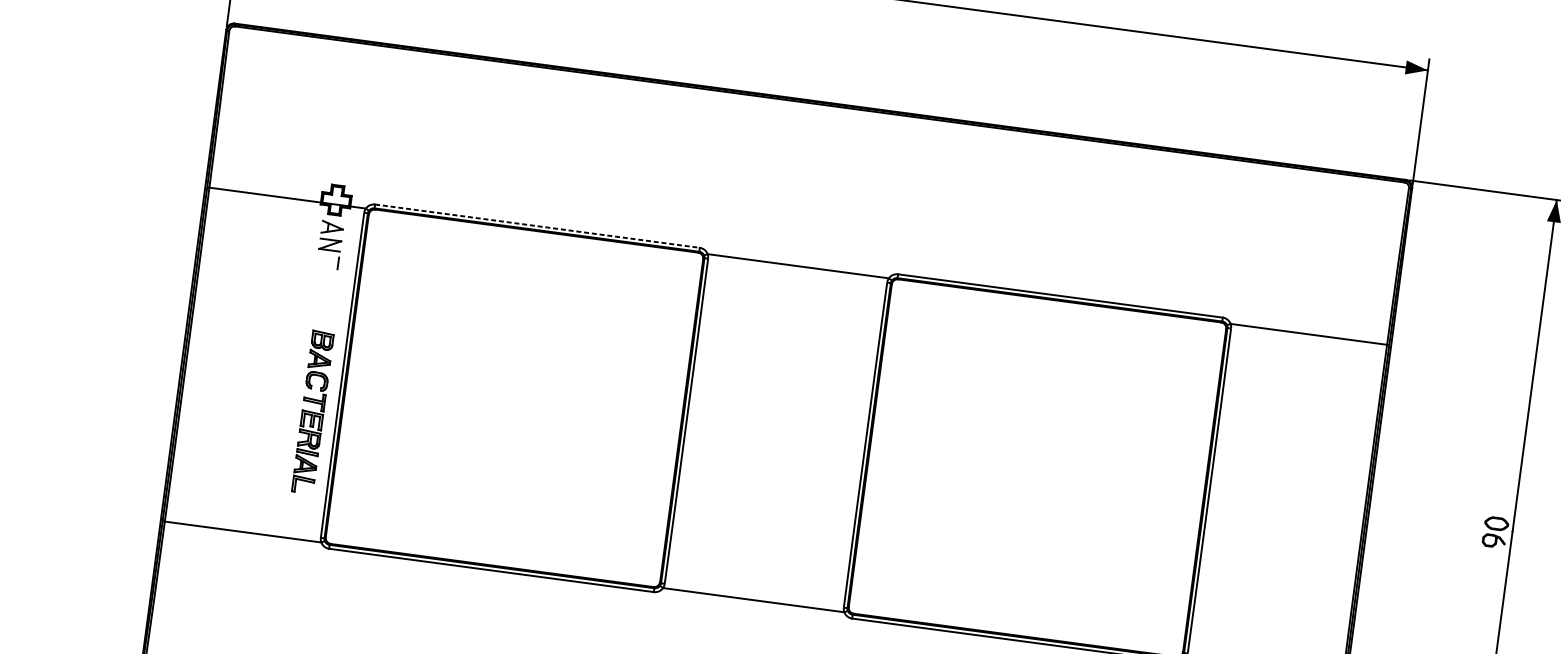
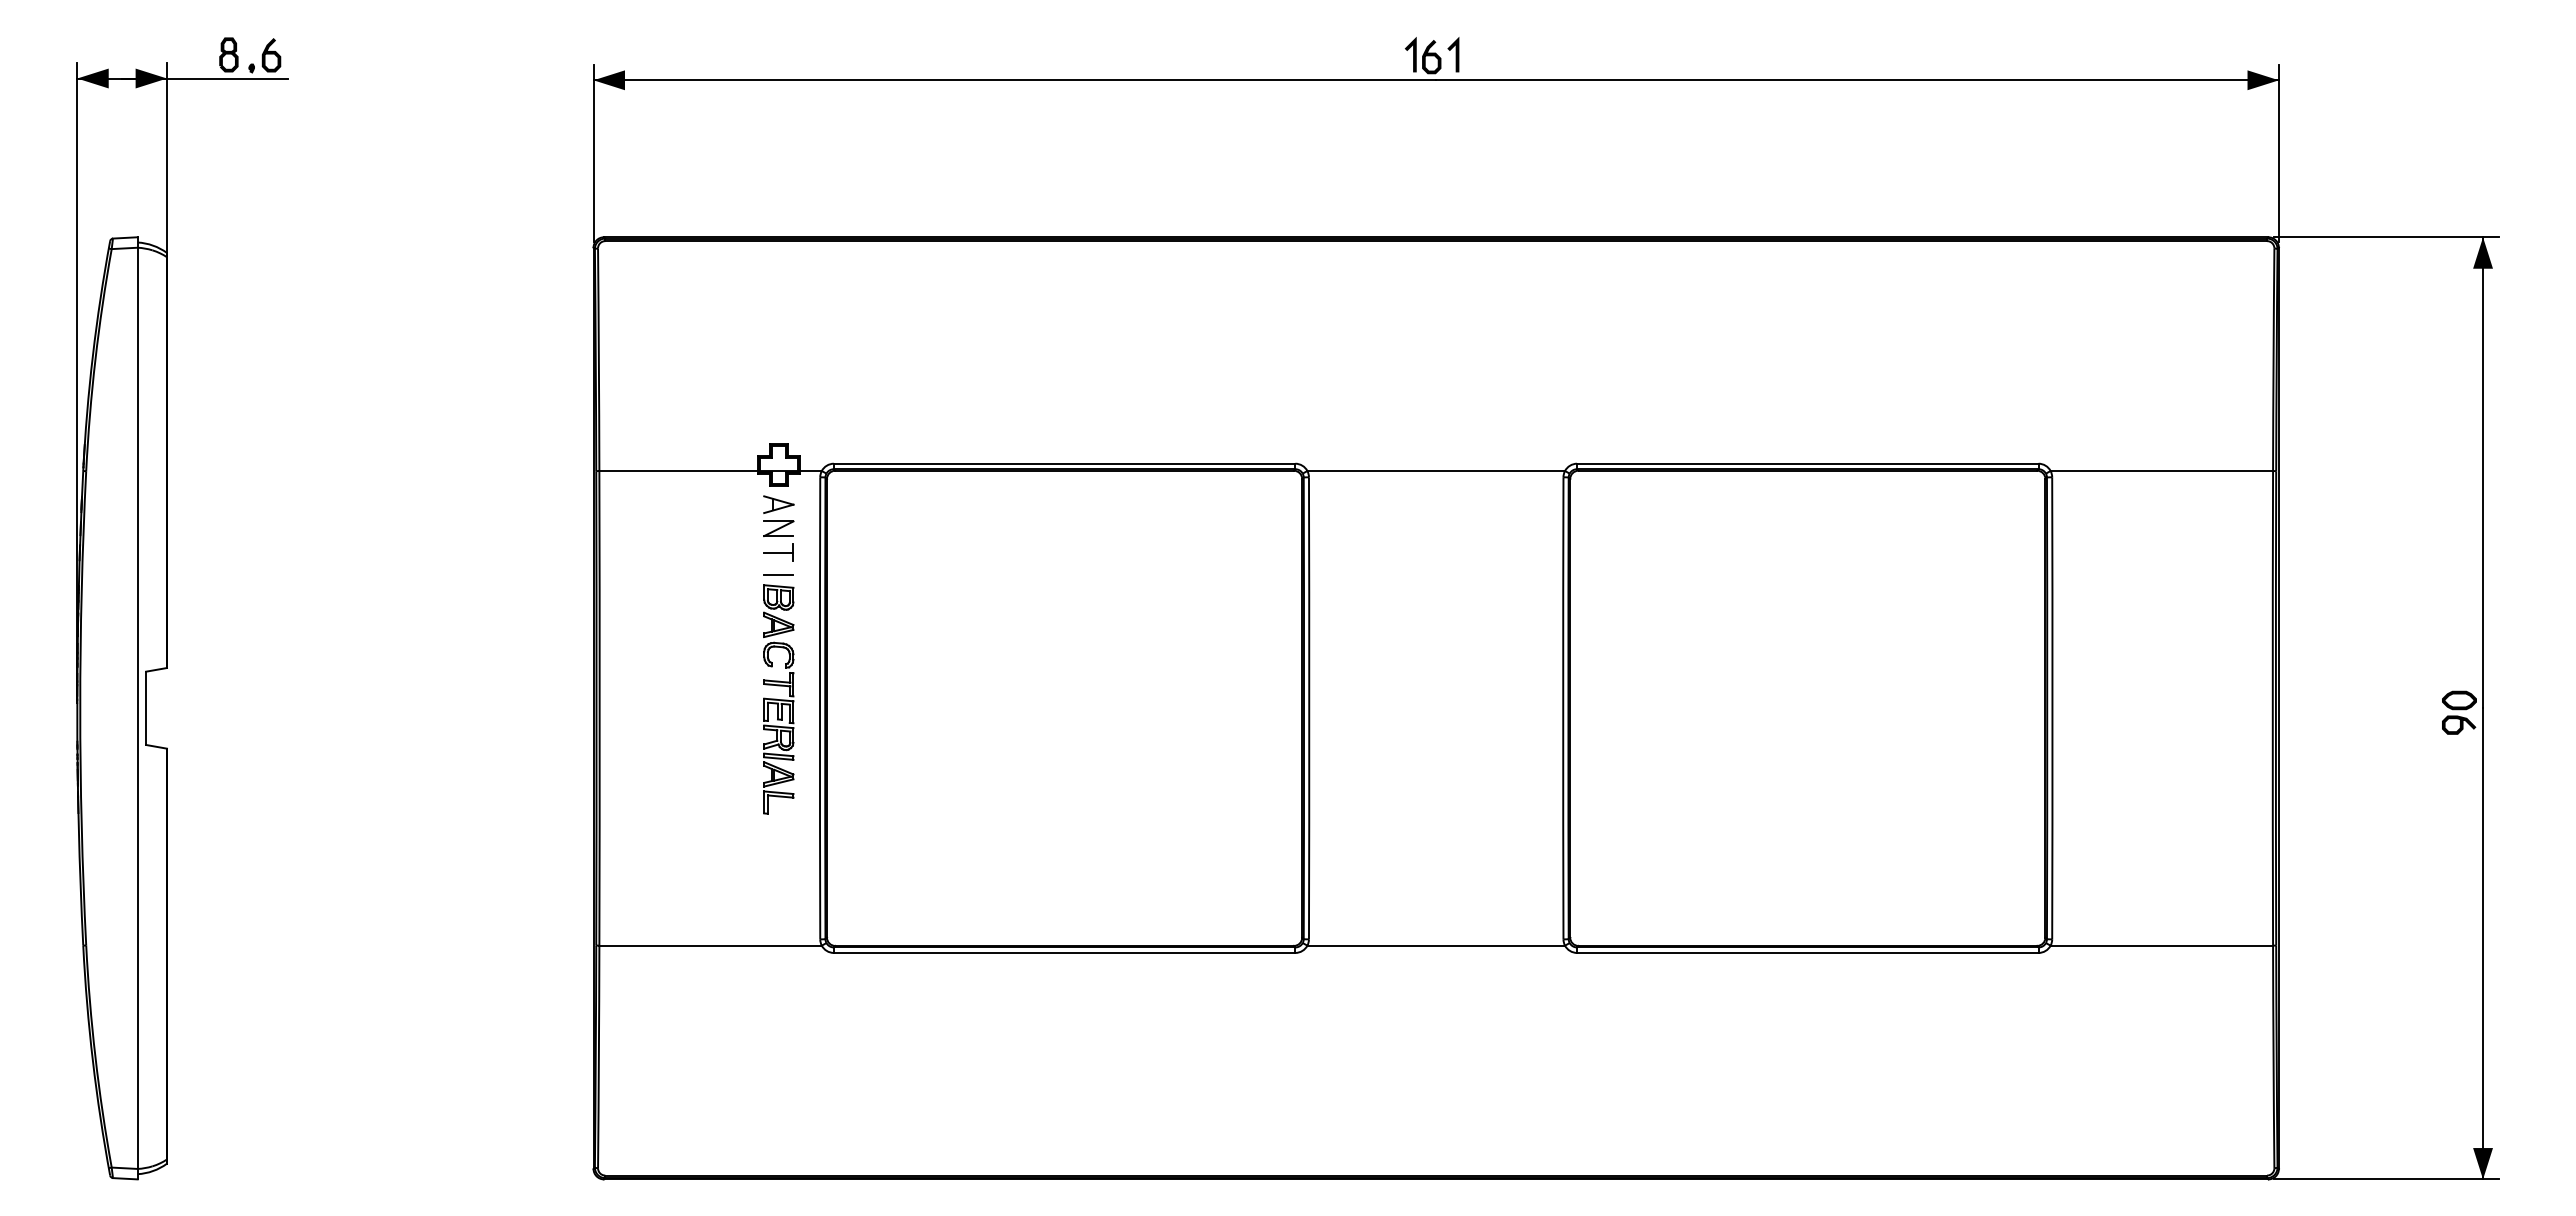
line: (537, 226) -> (1064, 463), dashed -> solid
line: (327, 261) -> (778, 552), added
line: (325, 277) -> (778, 575), added
part: (312, 412) -> (778, 699), moved

